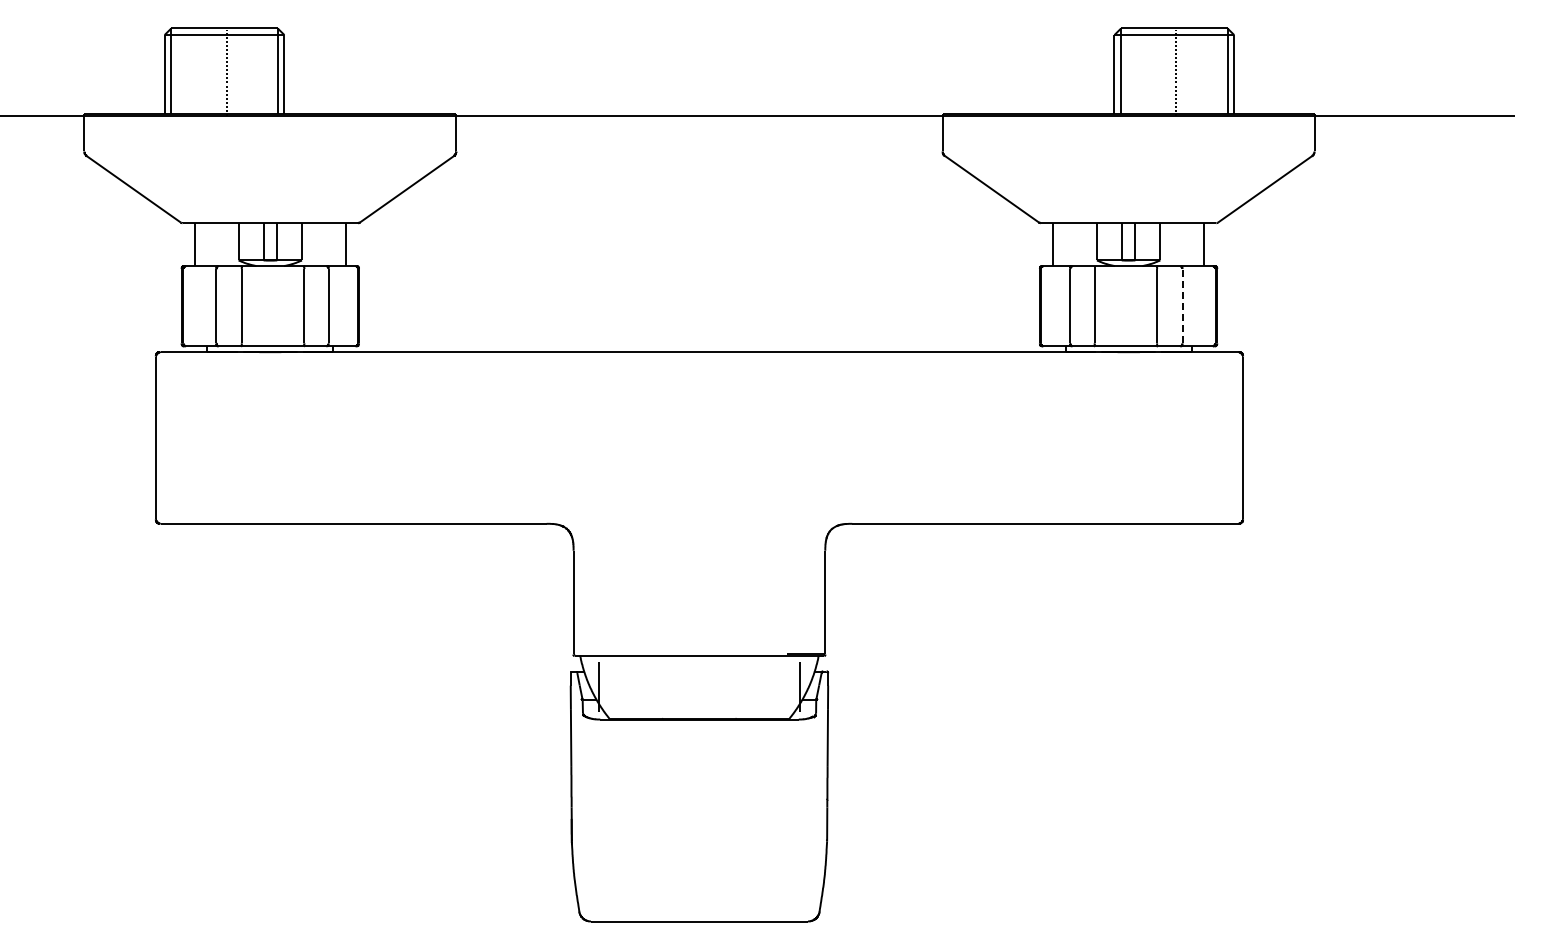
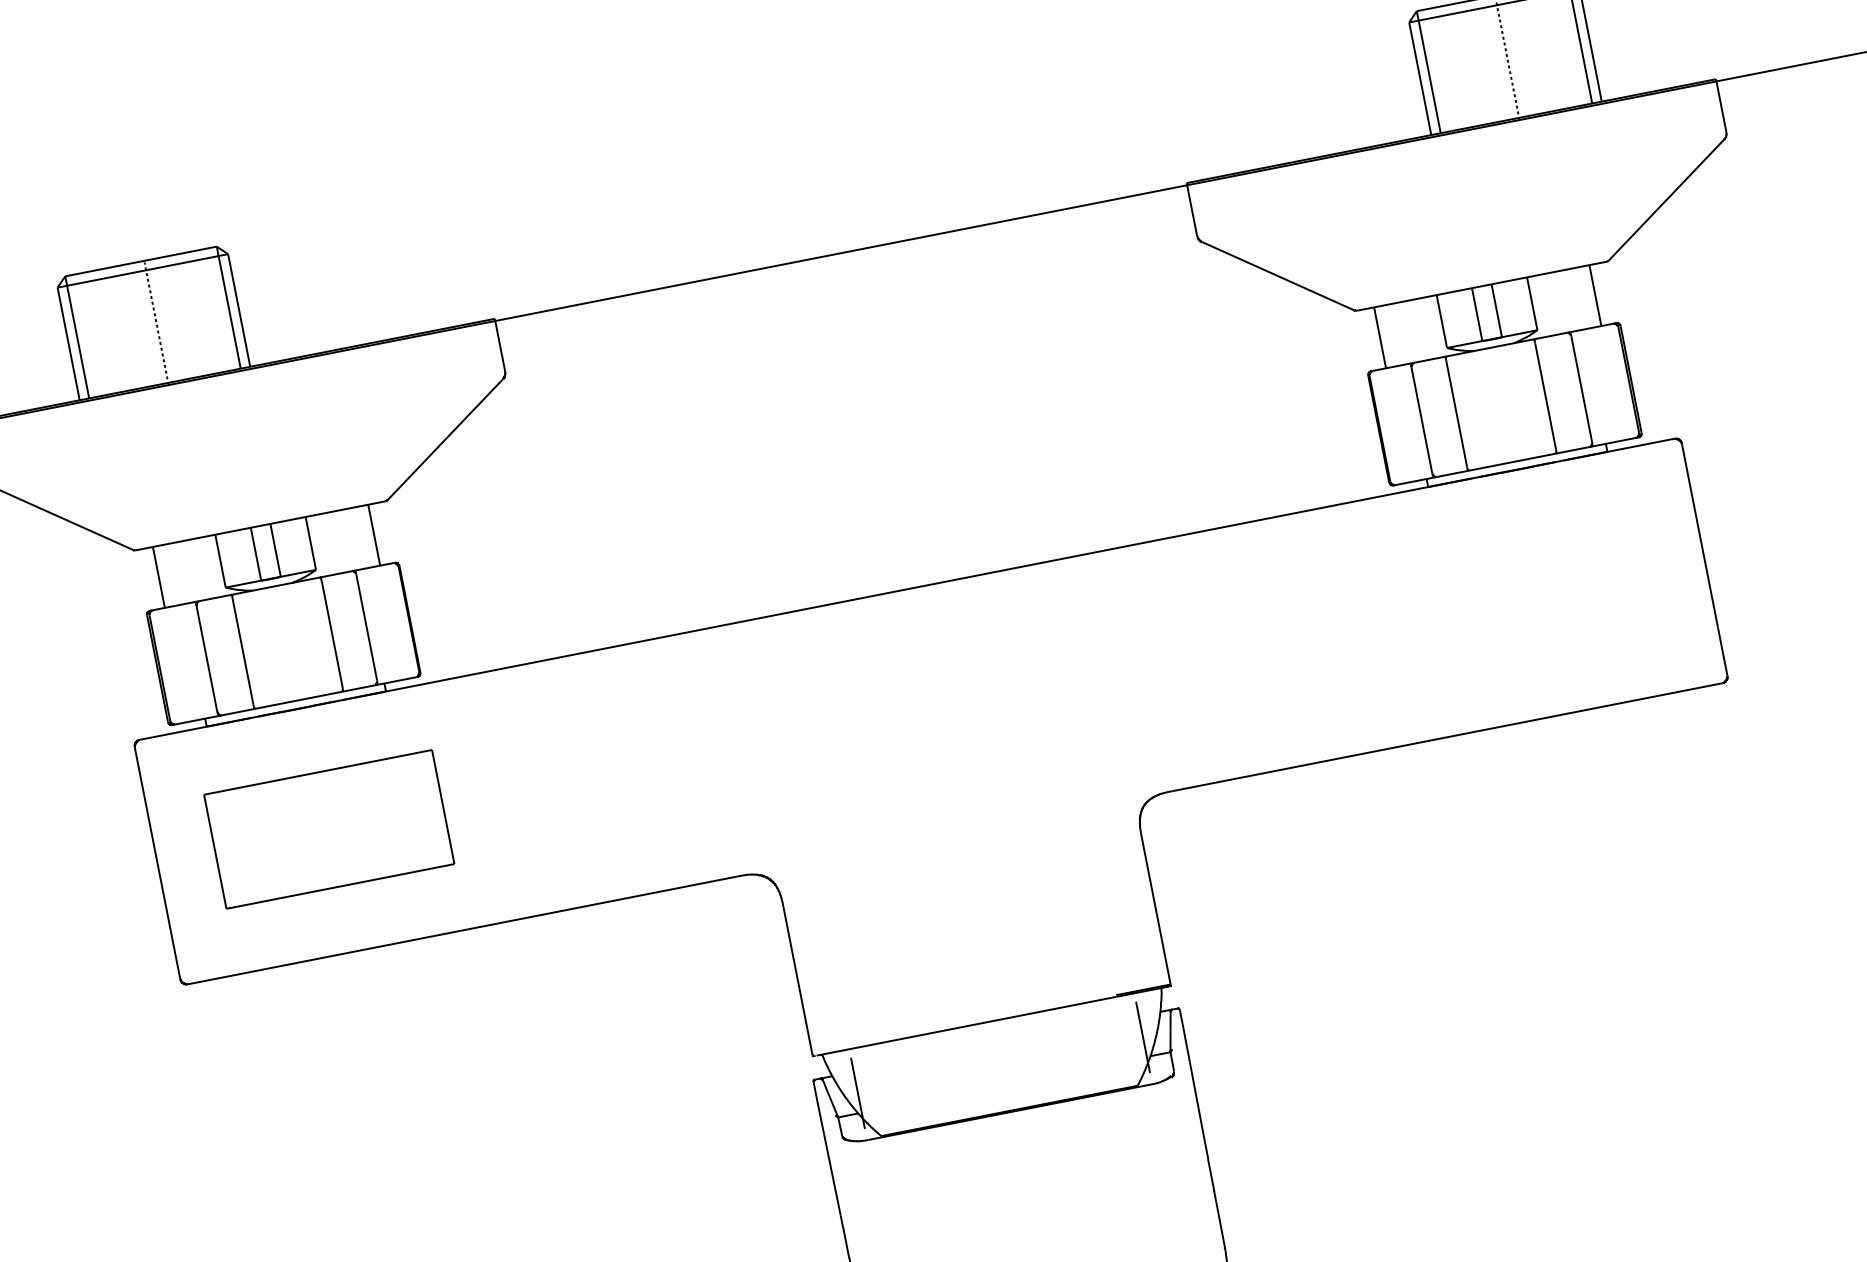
line: (1182, 305) -> (1581, 388), dashed -> solid
part: (276, 437) -> (329, 829), added

